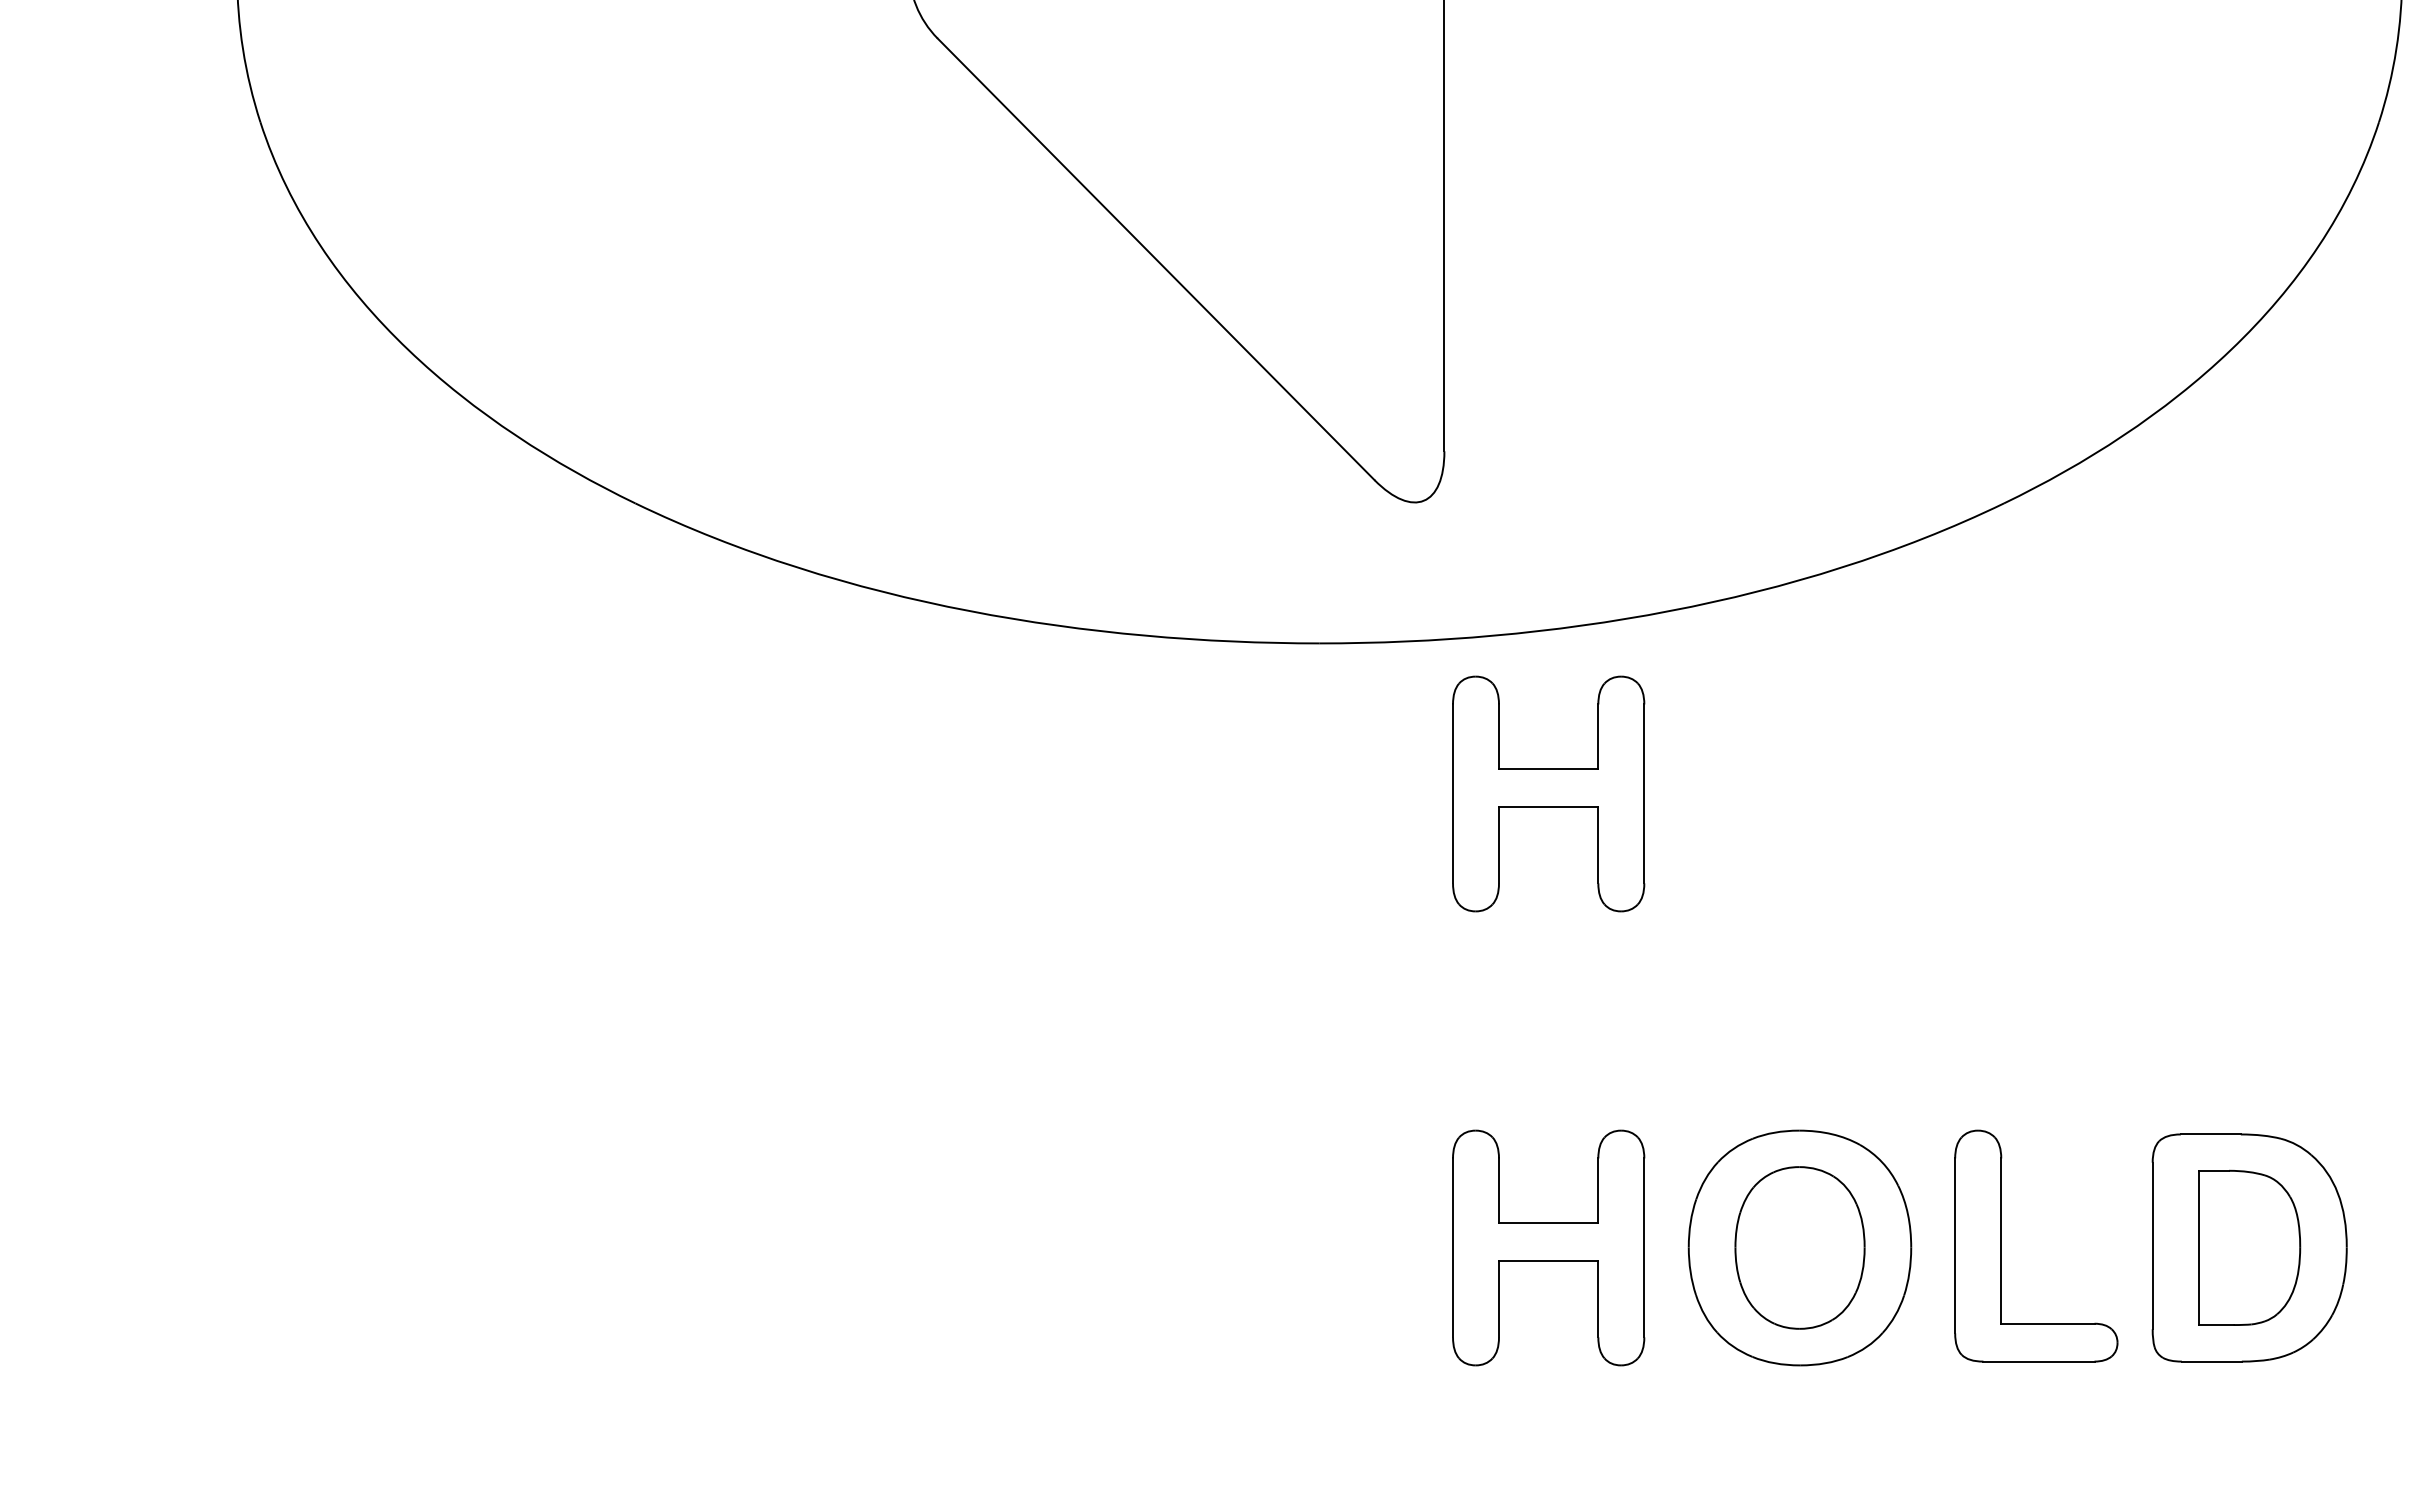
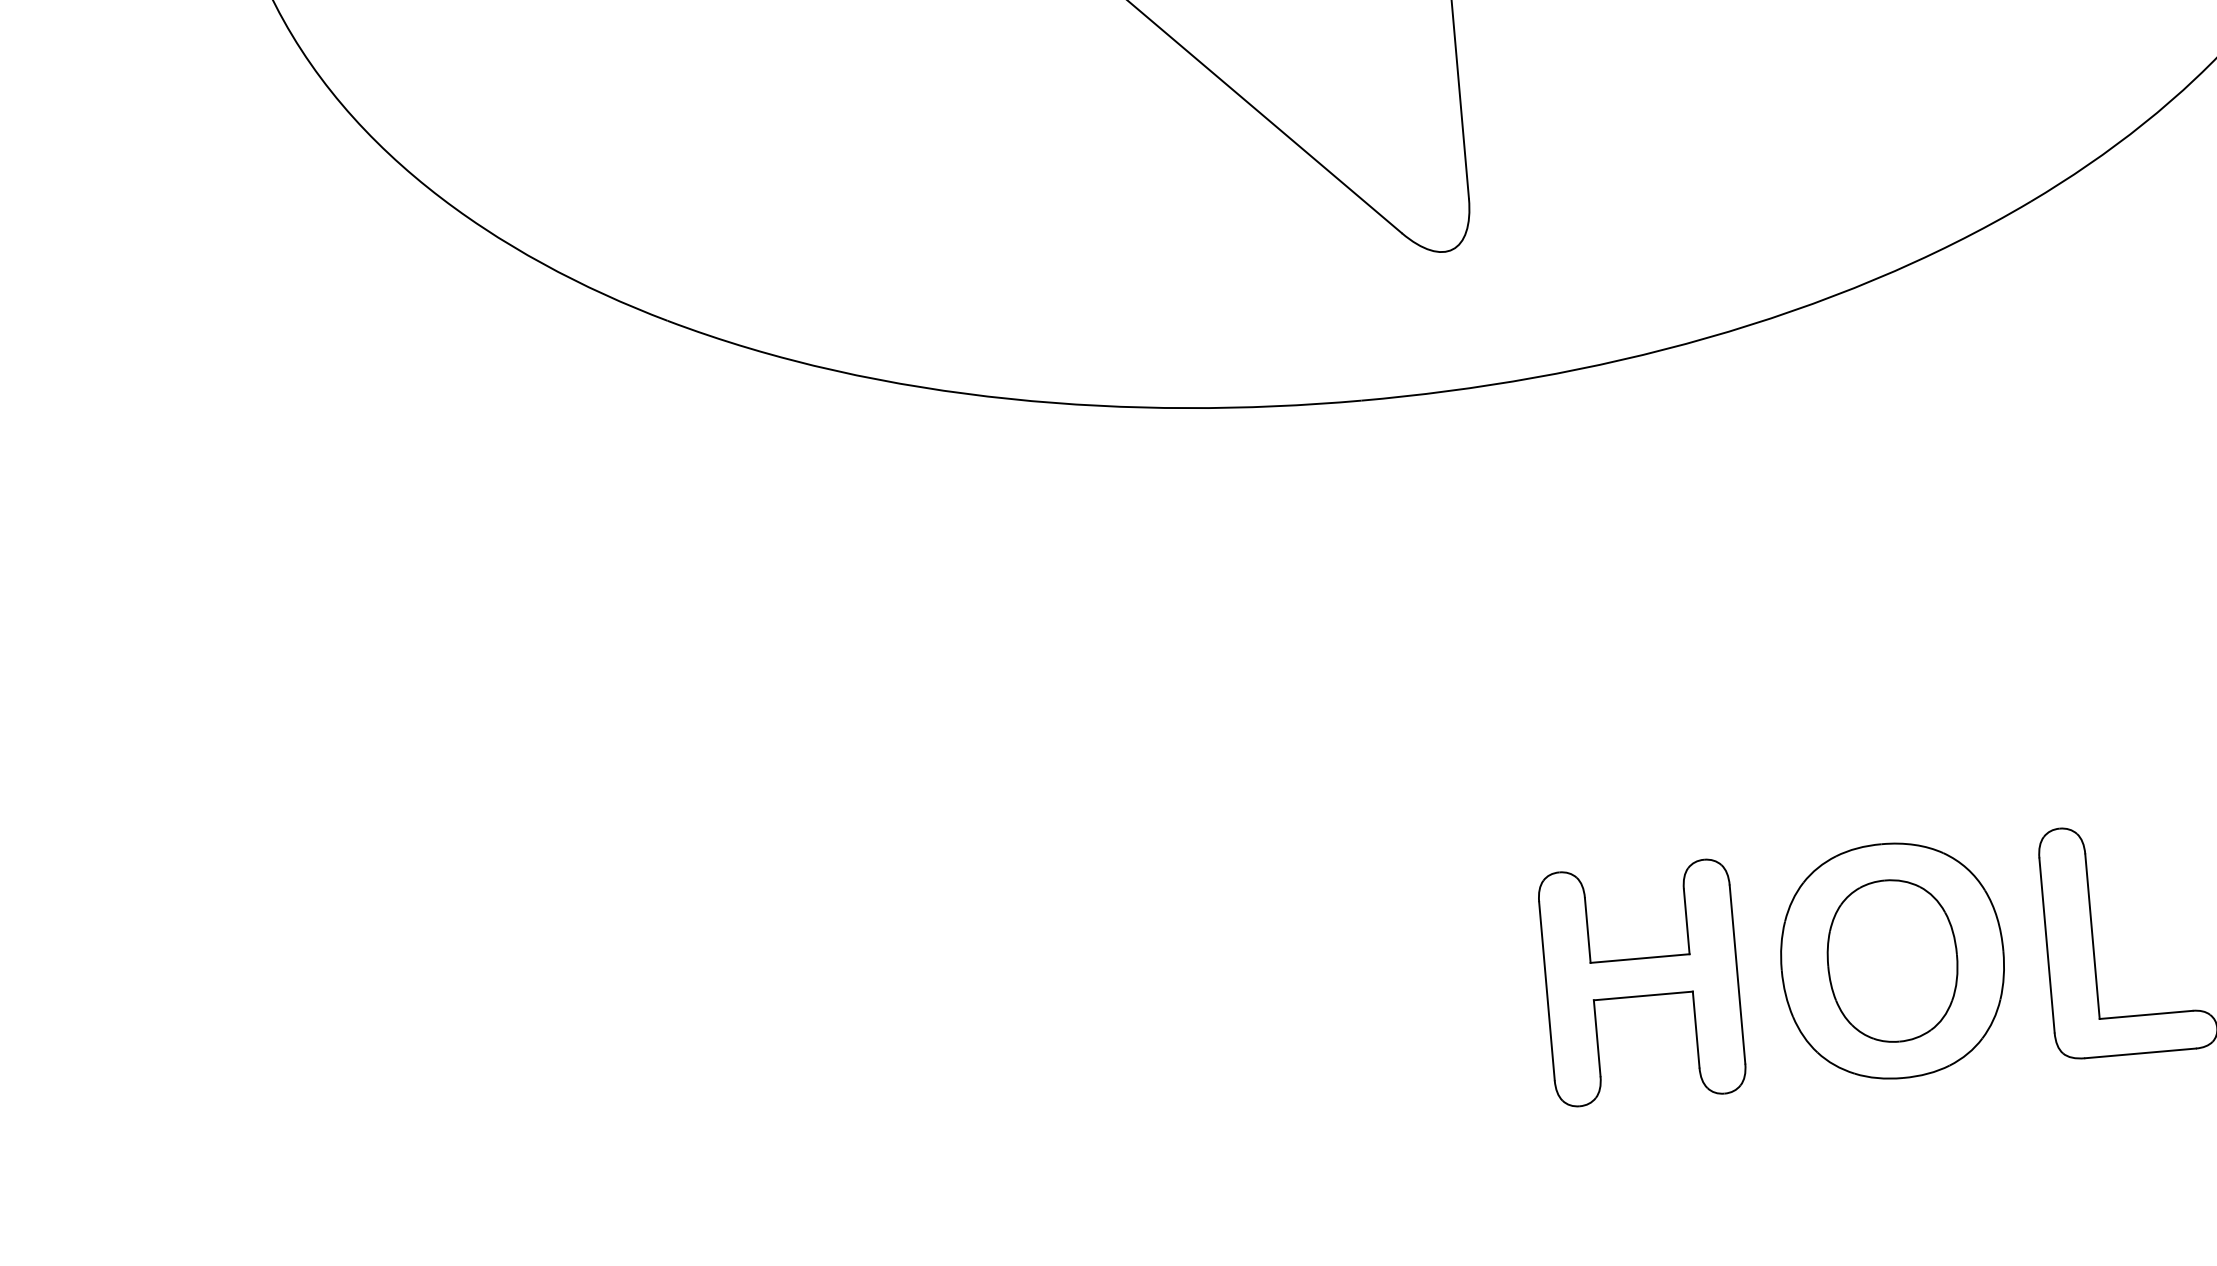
part: (1548, 793) -> (1602, 530), removed

